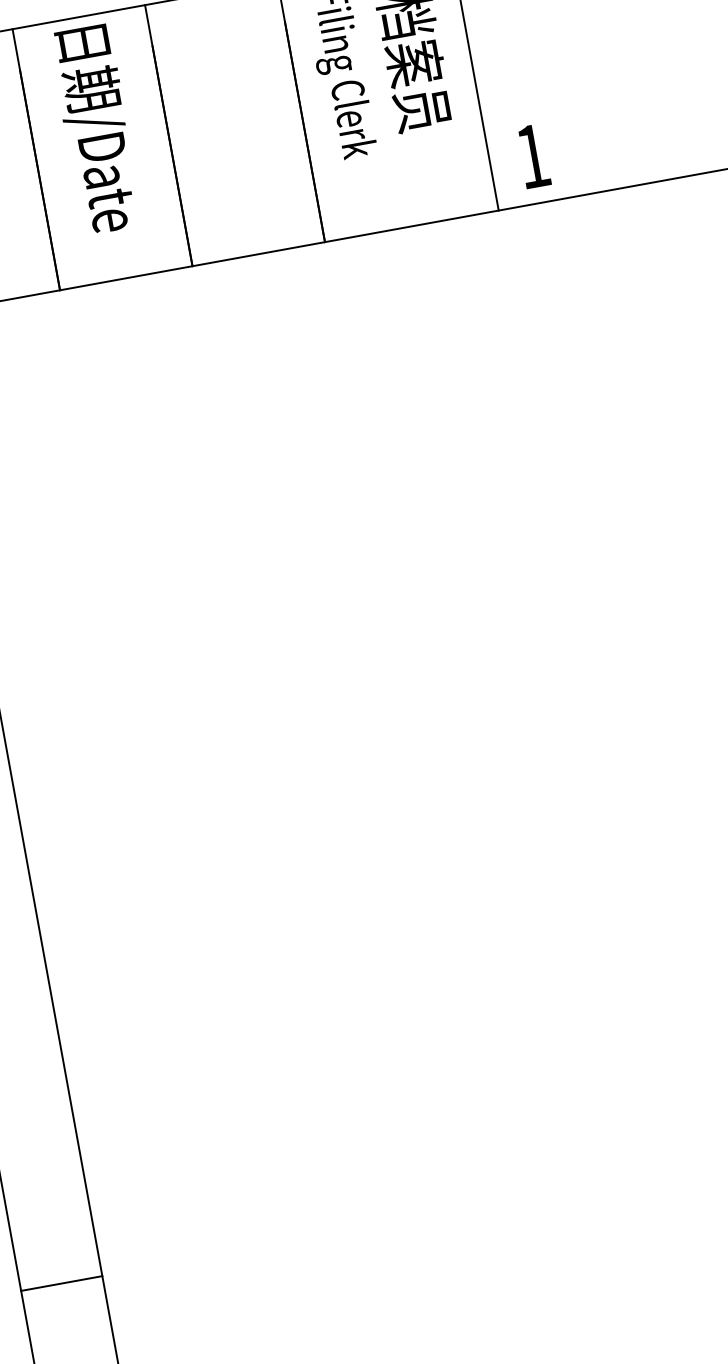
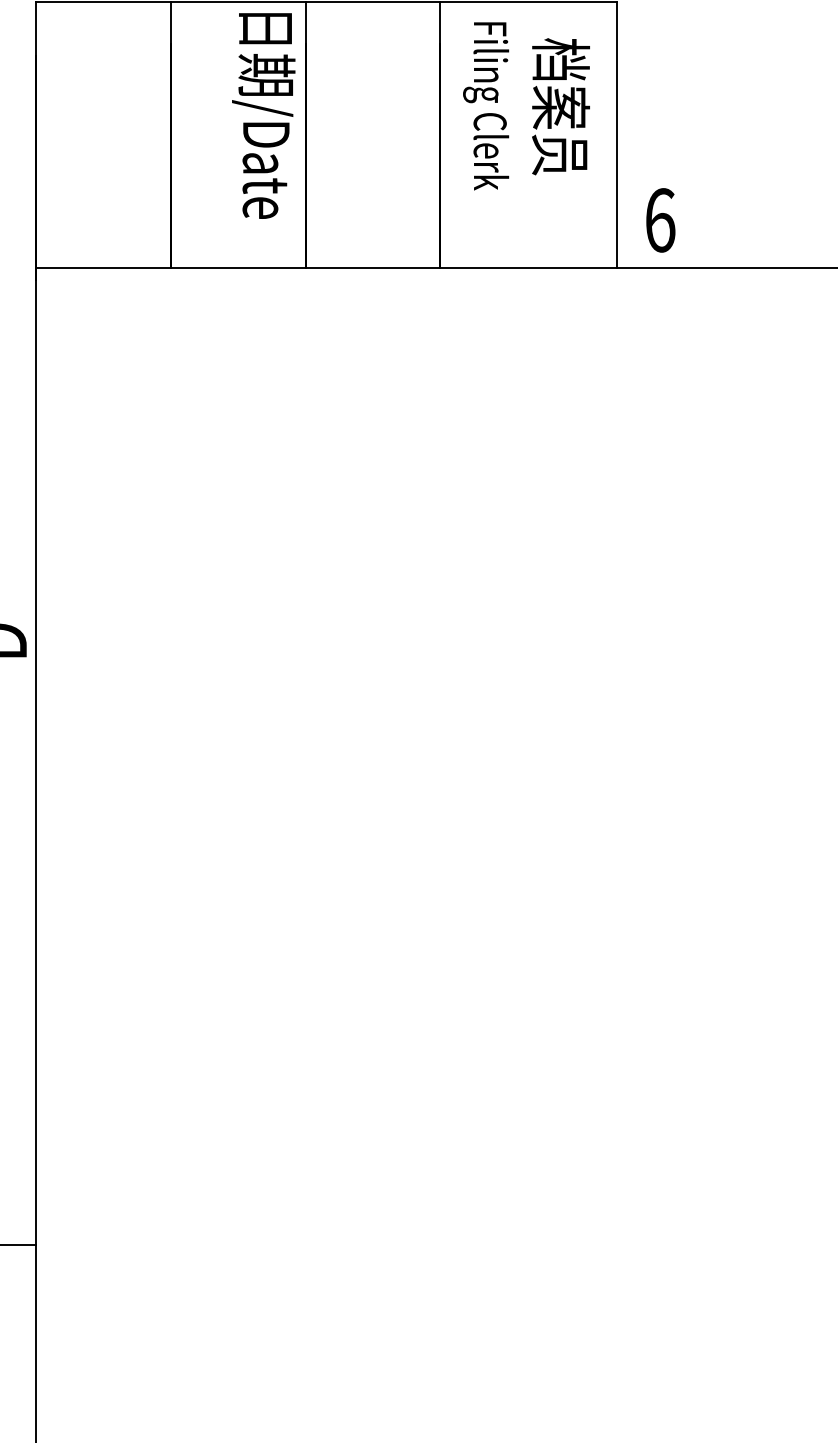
text: (96, 129) -> (263, 115), moved
text: (533, 156) -> (660, 220), 1 -> 6

